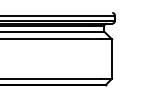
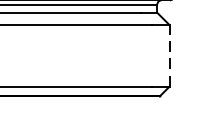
line: (112, 59) -> (170, 56), solid -> dashed

